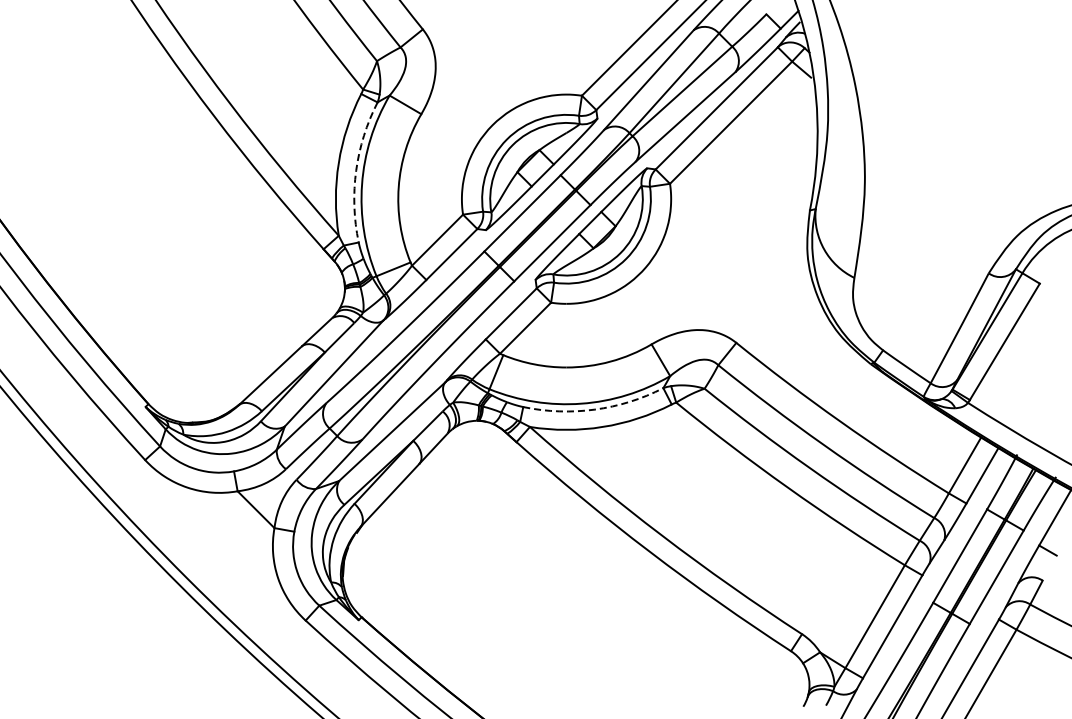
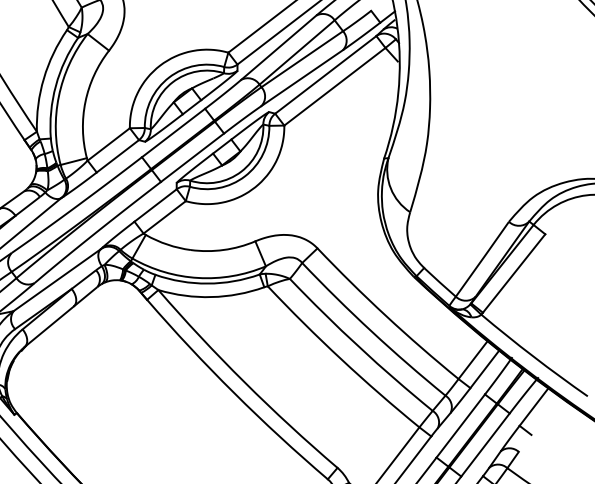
arc: (356, 170) -> (56, 85), dashed -> solid
arc: (594, 409) -> (207, 283), dashed -> solid

